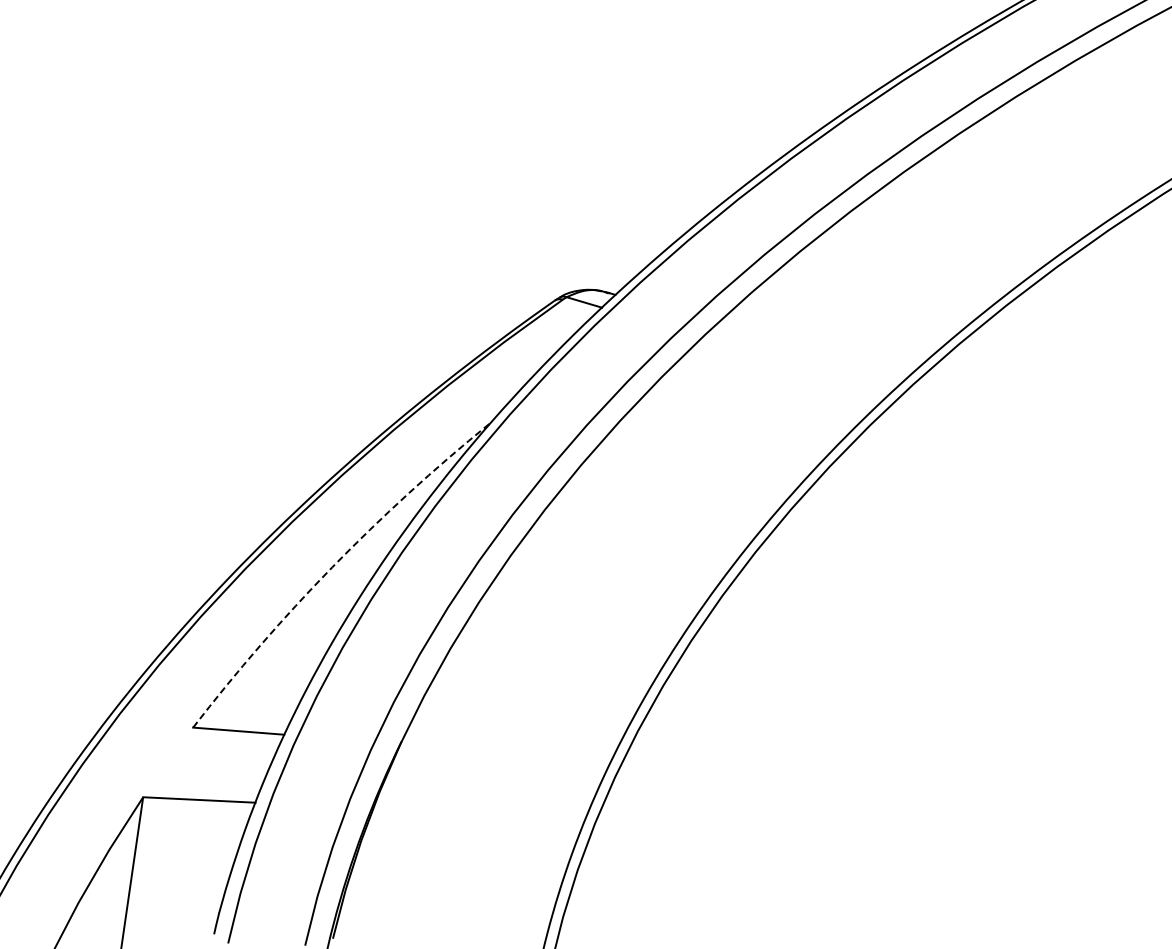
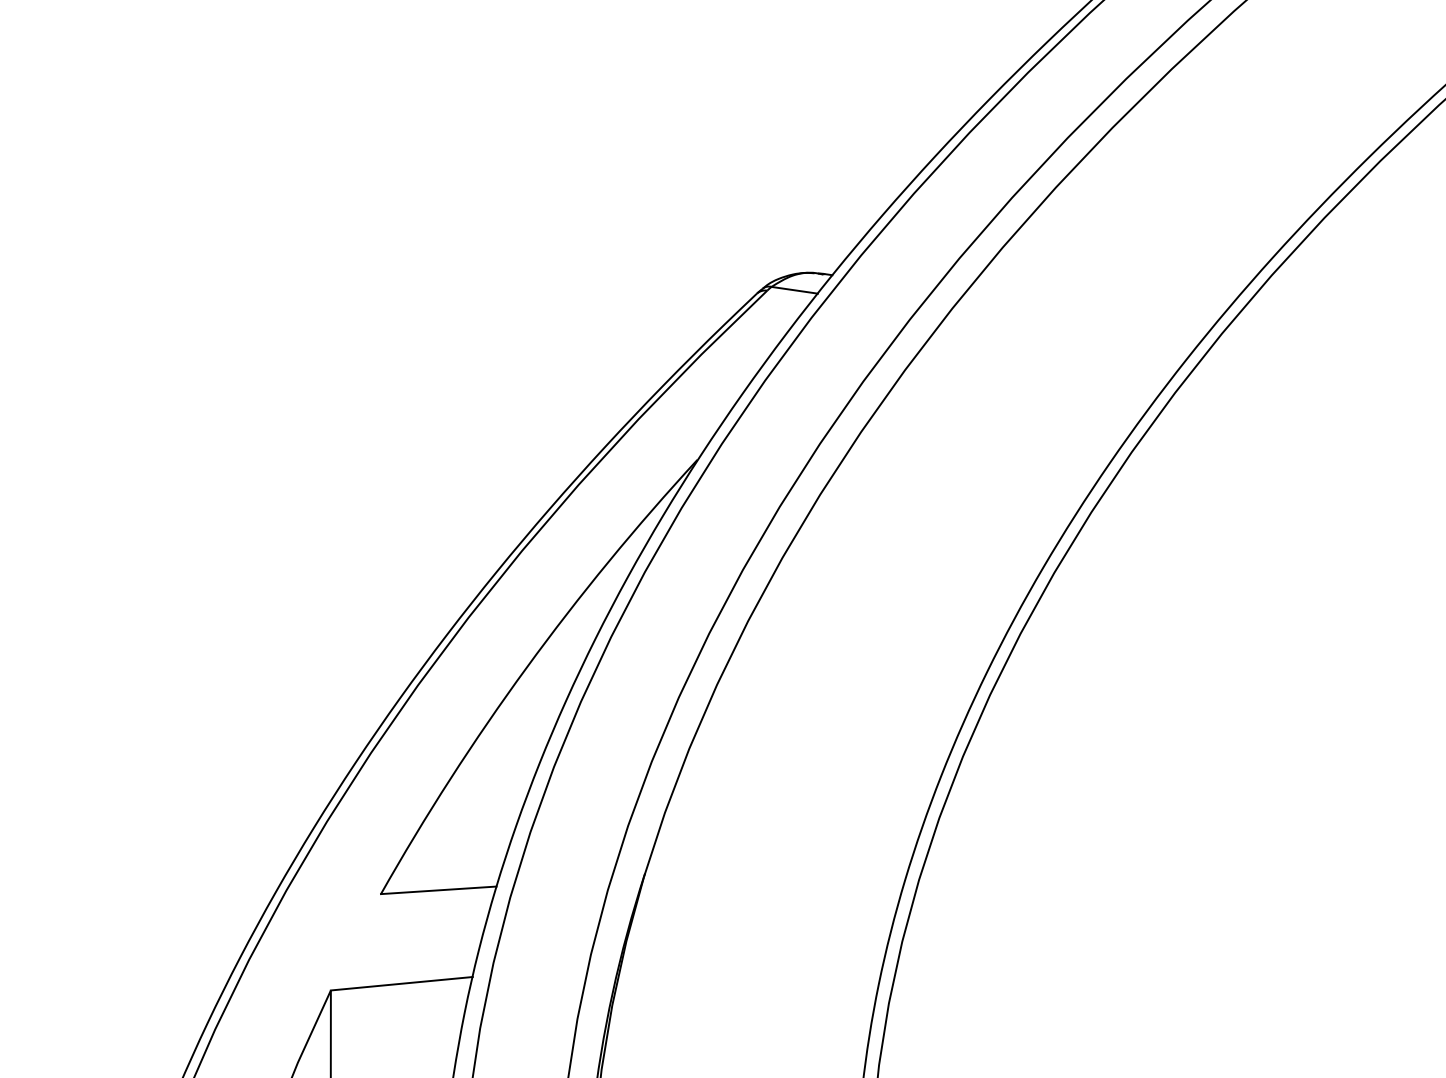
arc: (332, 567) -> (526, 668), dashed -> solid

